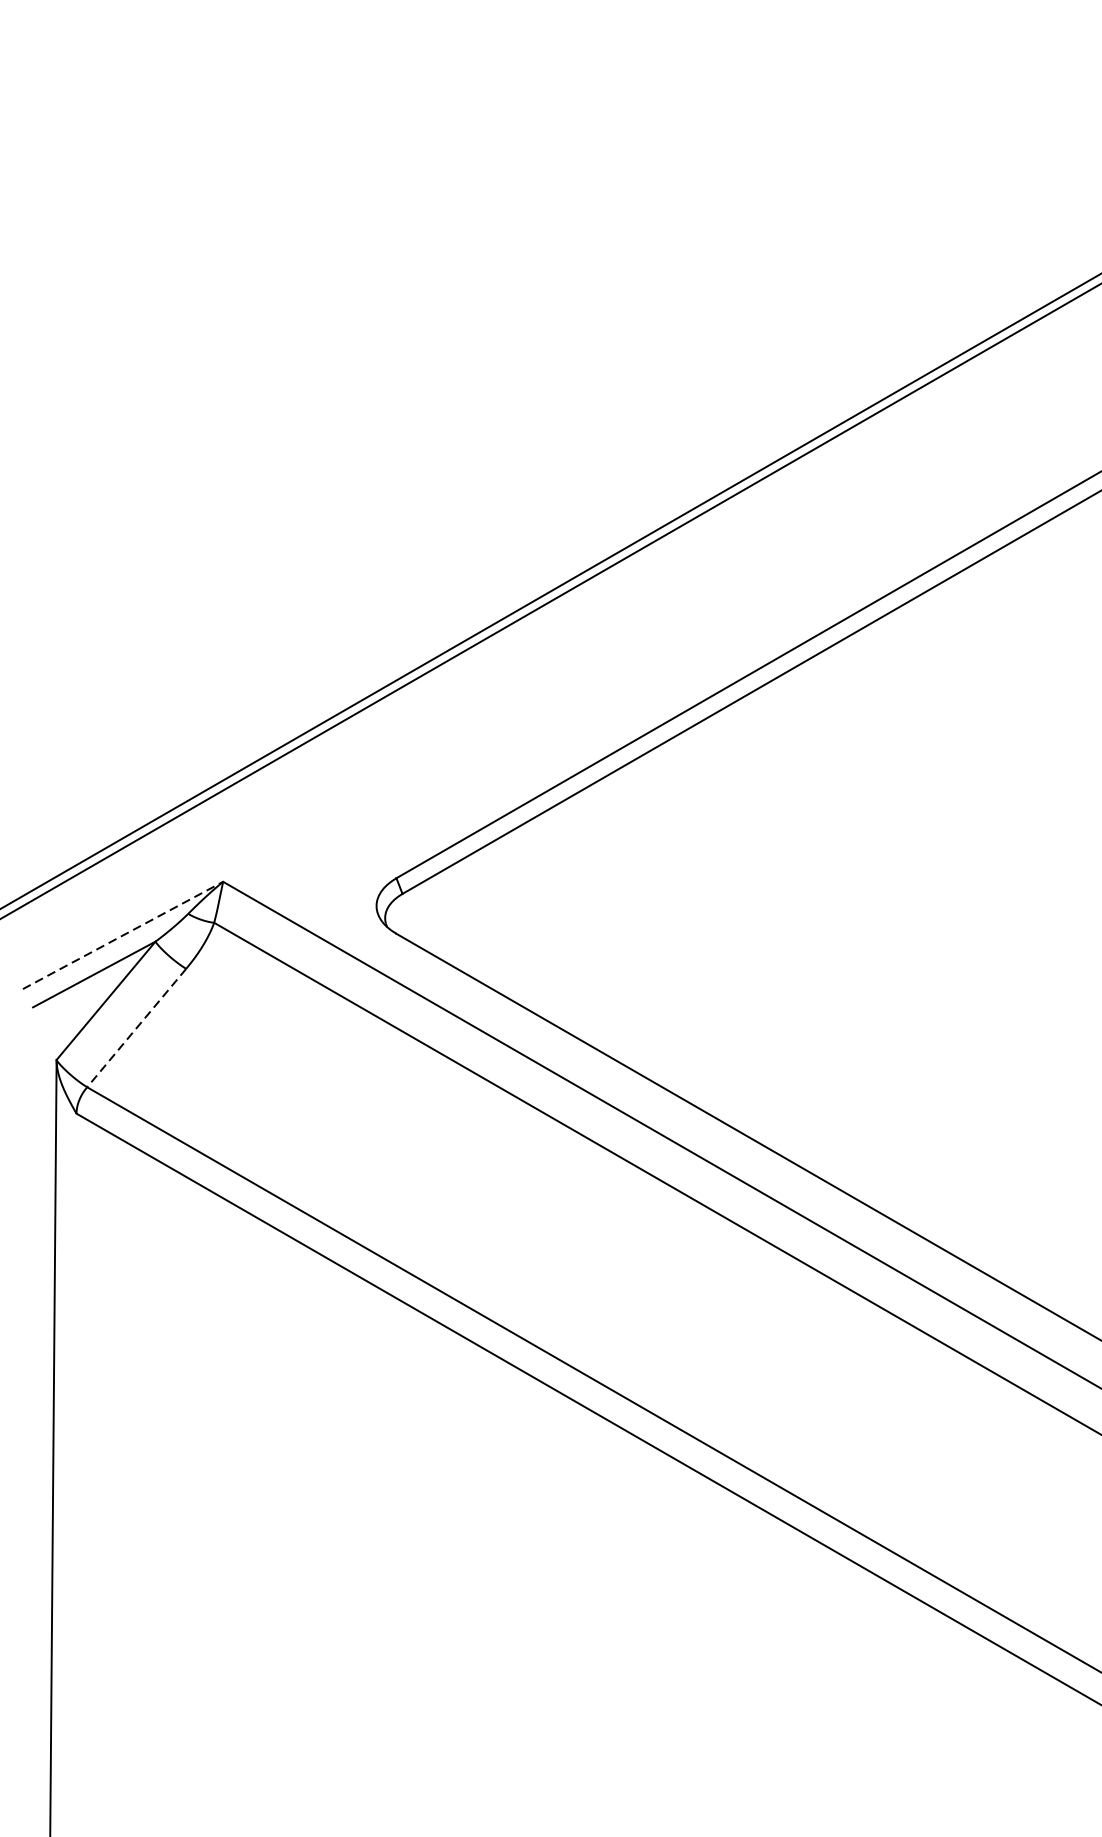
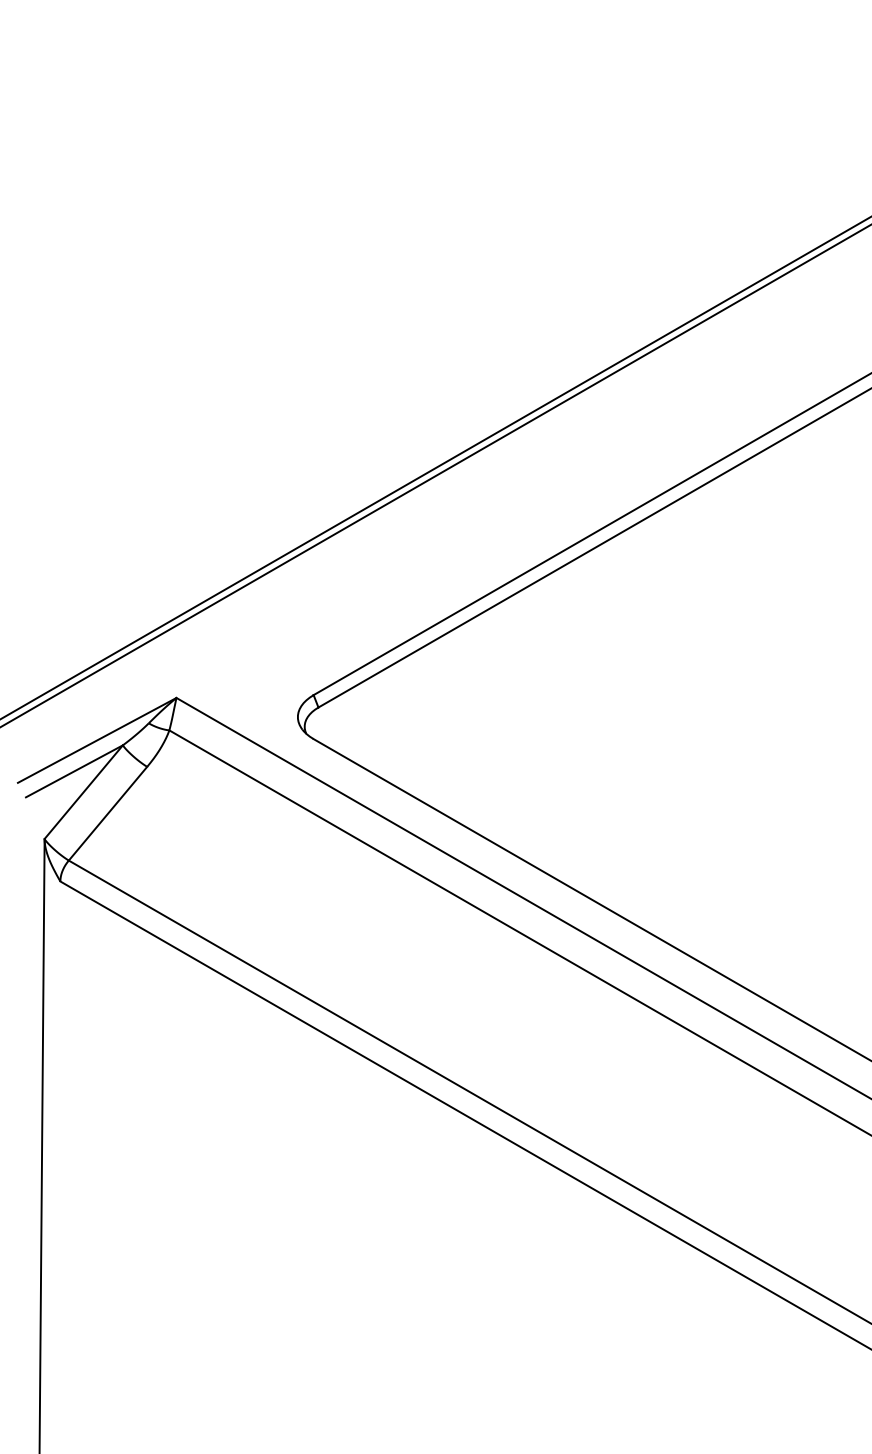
line: (123, 935) -> (97, 740), dashed -> solid
line: (136, 1029) -> (107, 814), dashed -> solid

